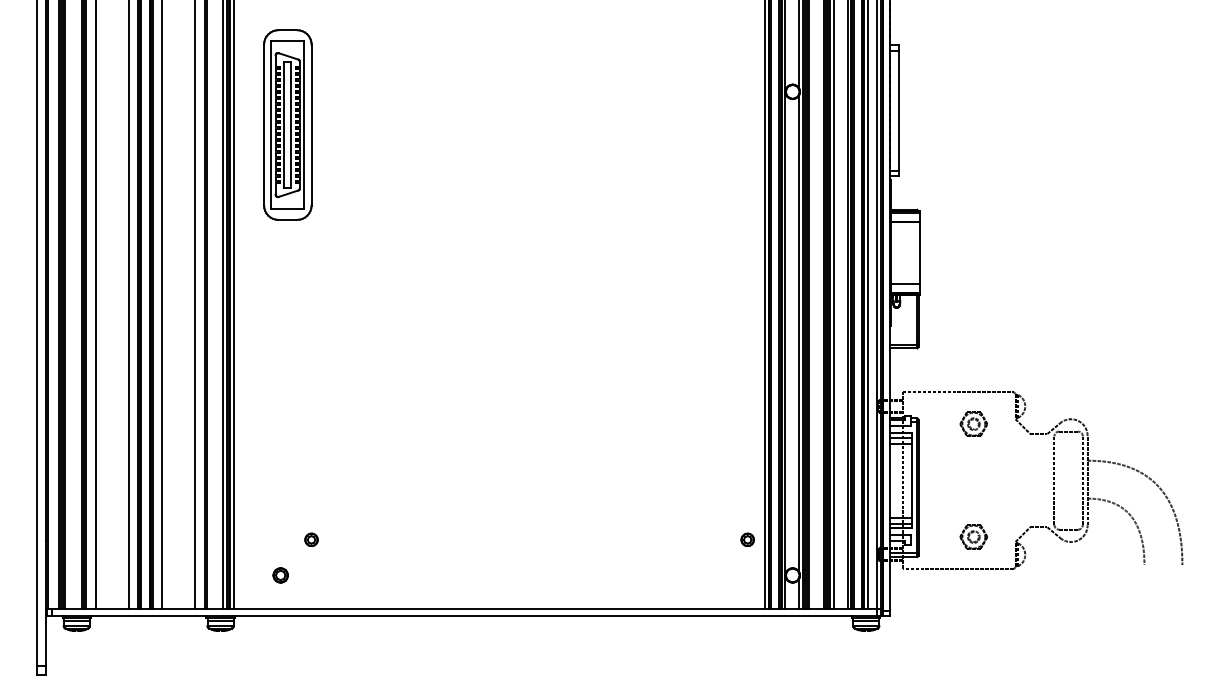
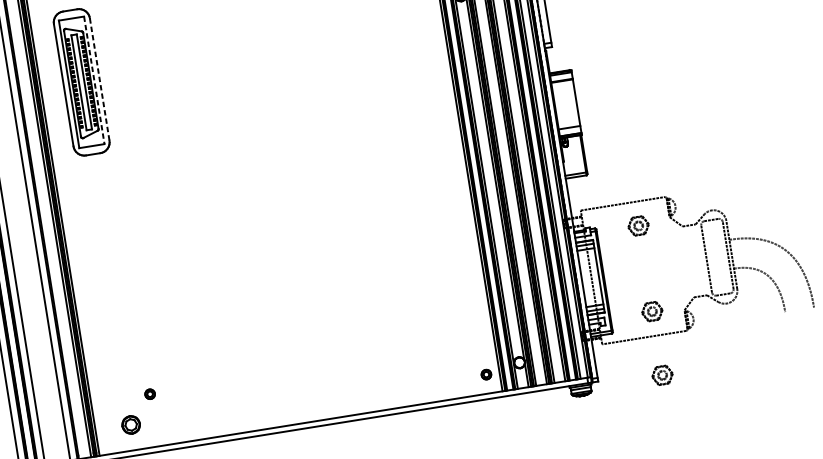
line: (304, 125) -> (94, 80), solid -> dashed
line: (311, 125) -> (99, 79), solid -> dashed
part: (747, 539) -> (486, 374), moved
part: (280, 575) -> (130, 425), size x1.6
part: (973, 620) -> (662, 374), added

